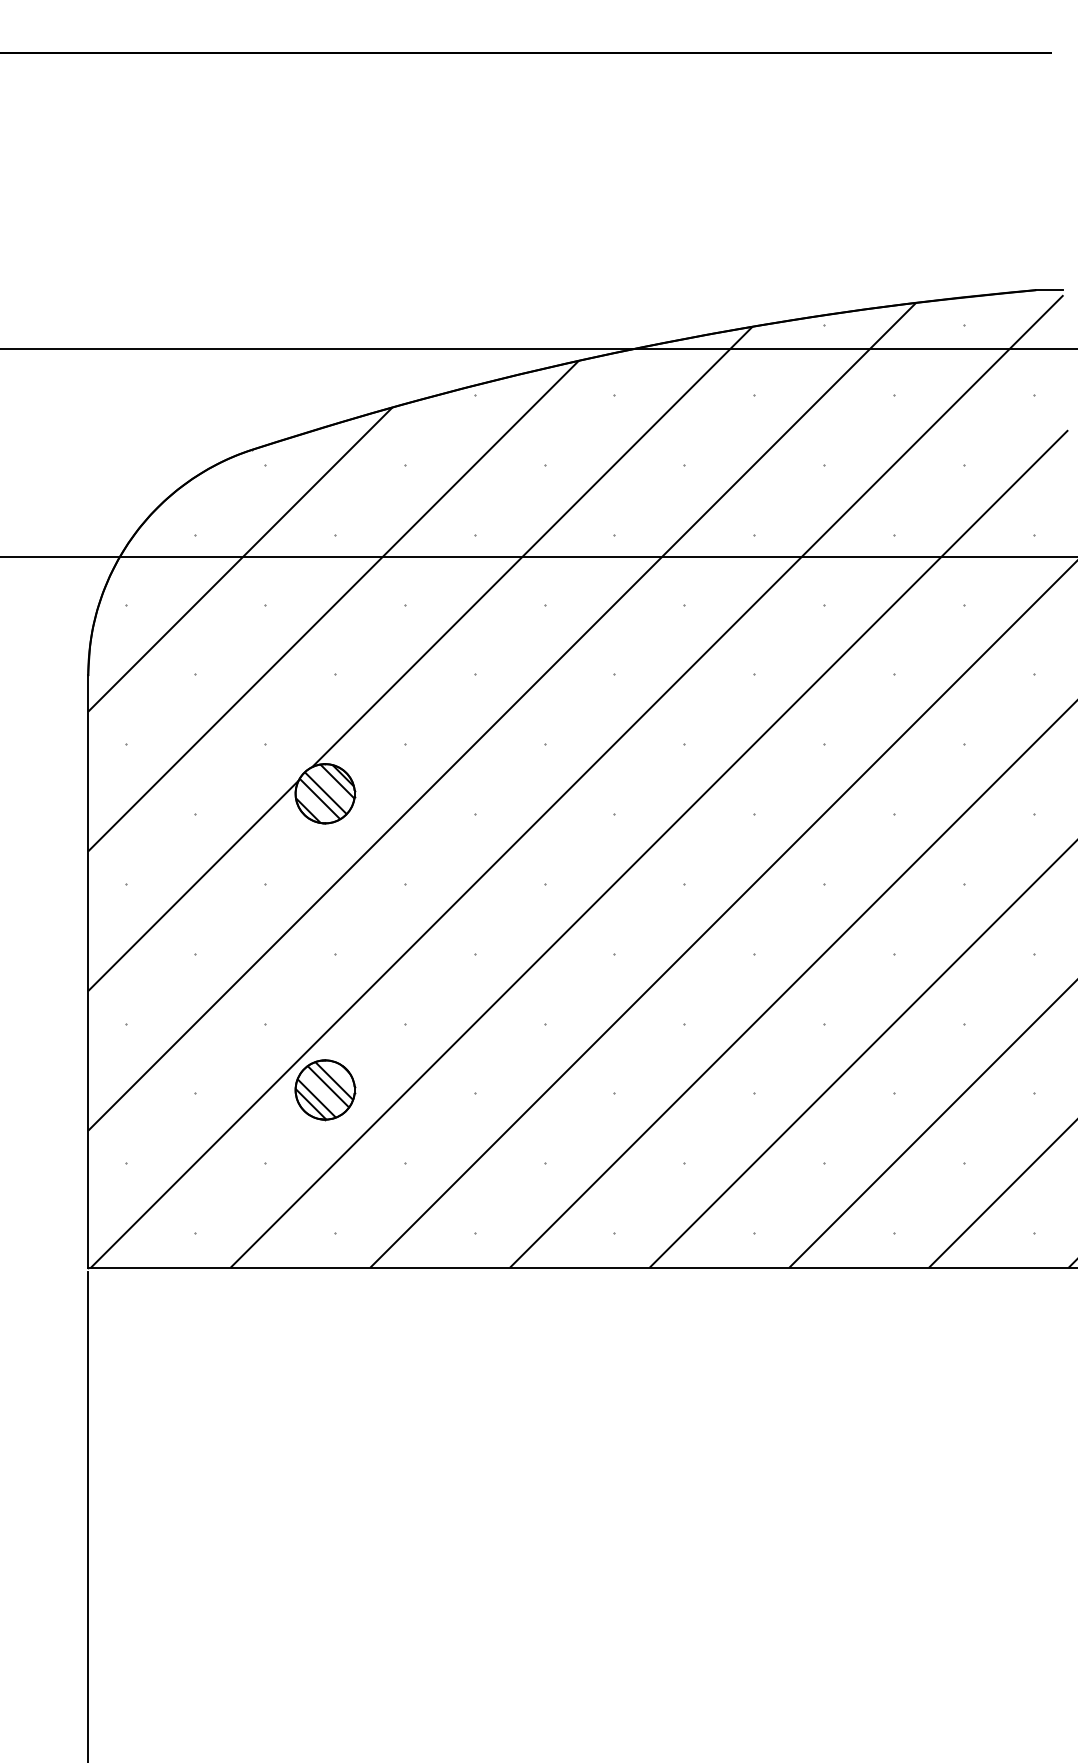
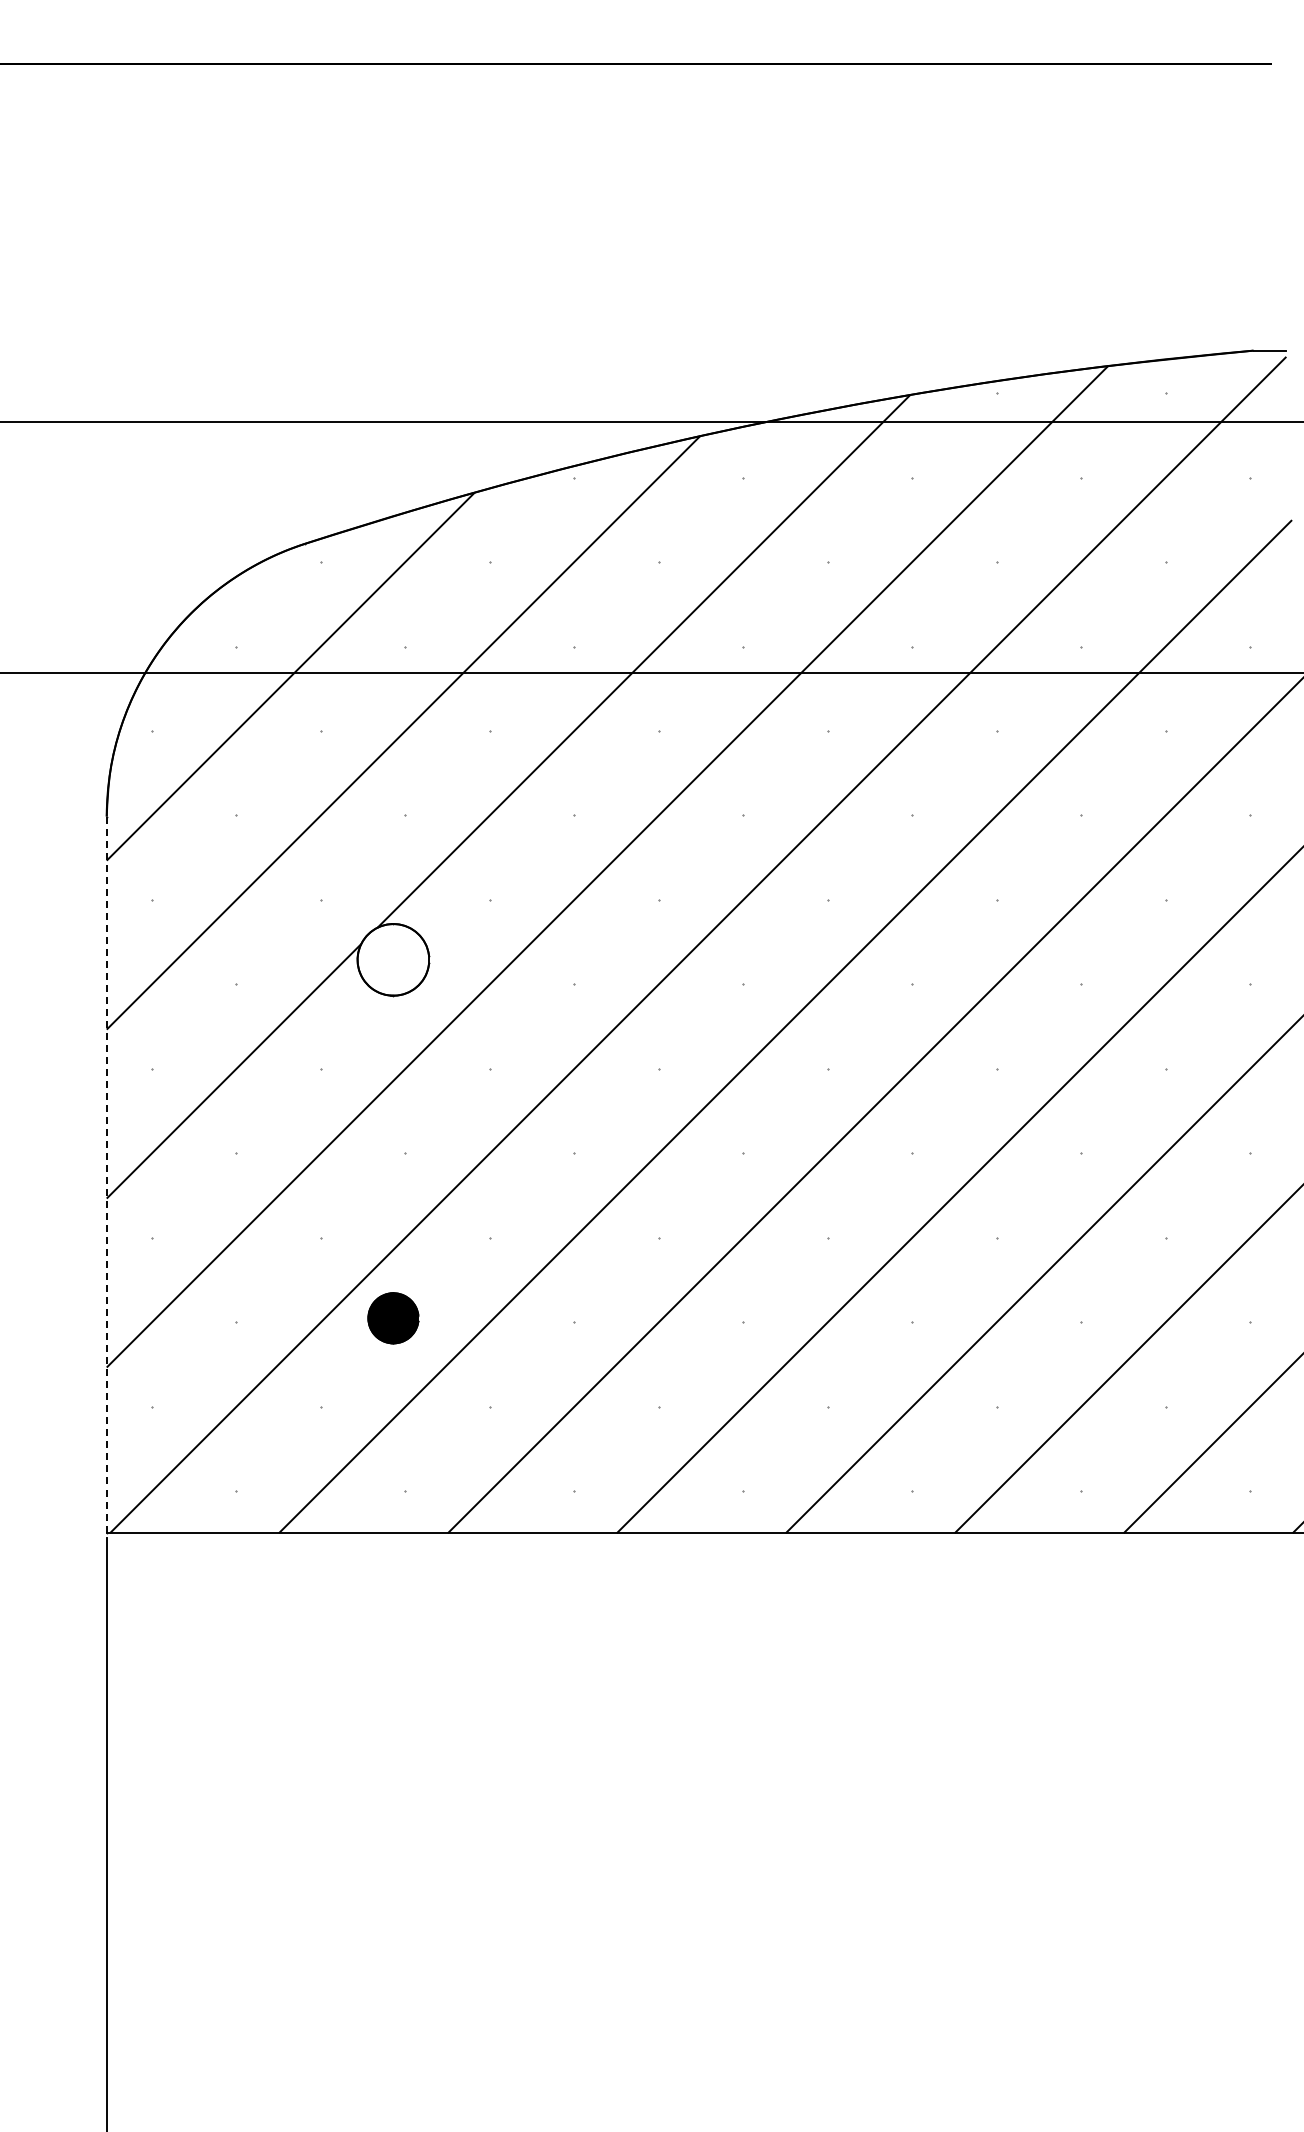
hatch: (325, 793) -> (393, 959), removed
line: (88, 972) -> (106, 1175), solid -> dashed
part: (325, 1090) -> (393, 1318), size x0.7

